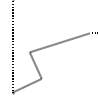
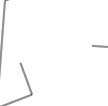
line: (59, 42) -> (55, 53), removed

